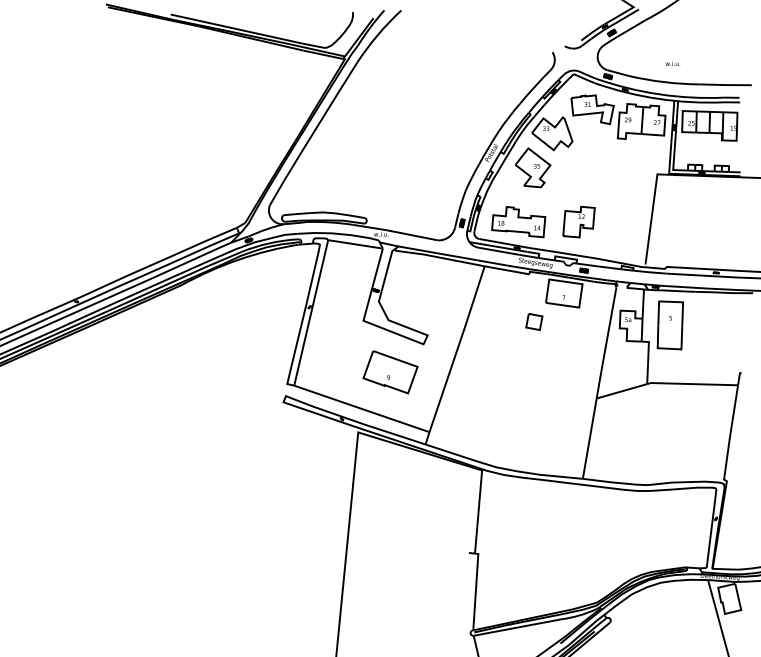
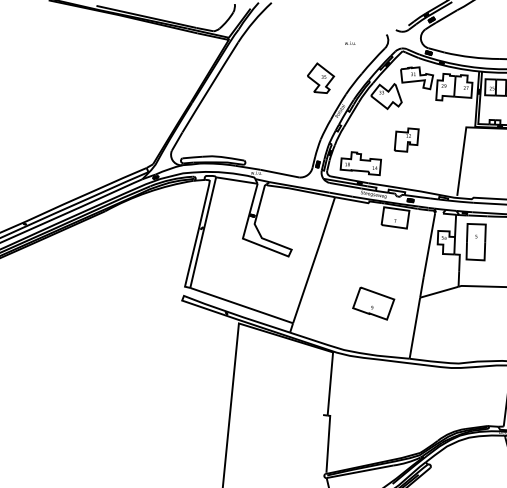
text: (672, 63) -> (350, 43), moved
part: (533, 167) -> (321, 78), moved
part: (578, 221) -> (406, 139), moved
part: (534, 321) -> (372, 239), removed
part: (390, 372) -> (373, 303), moved

